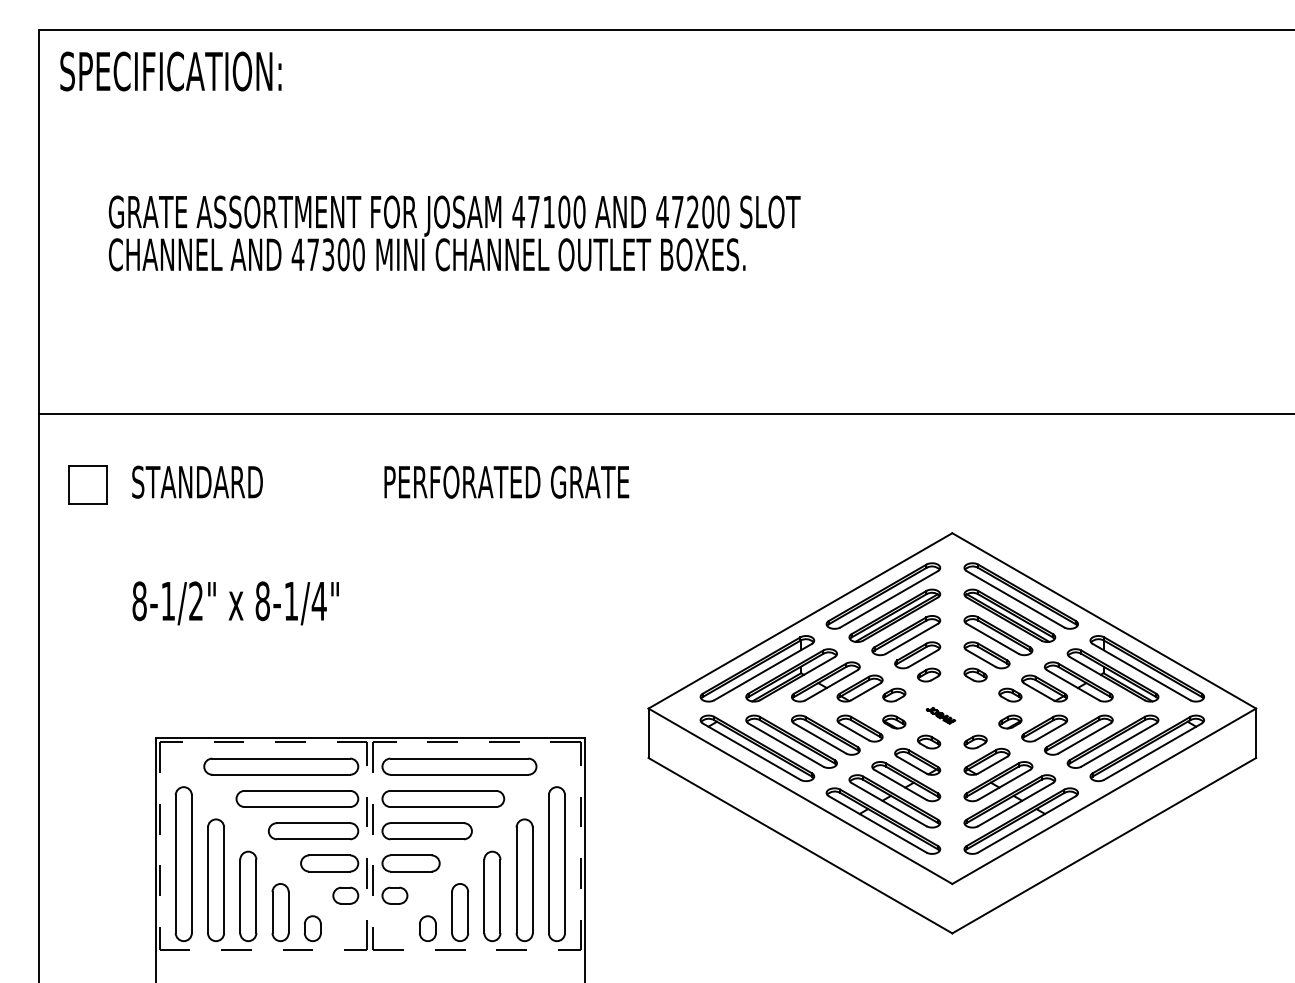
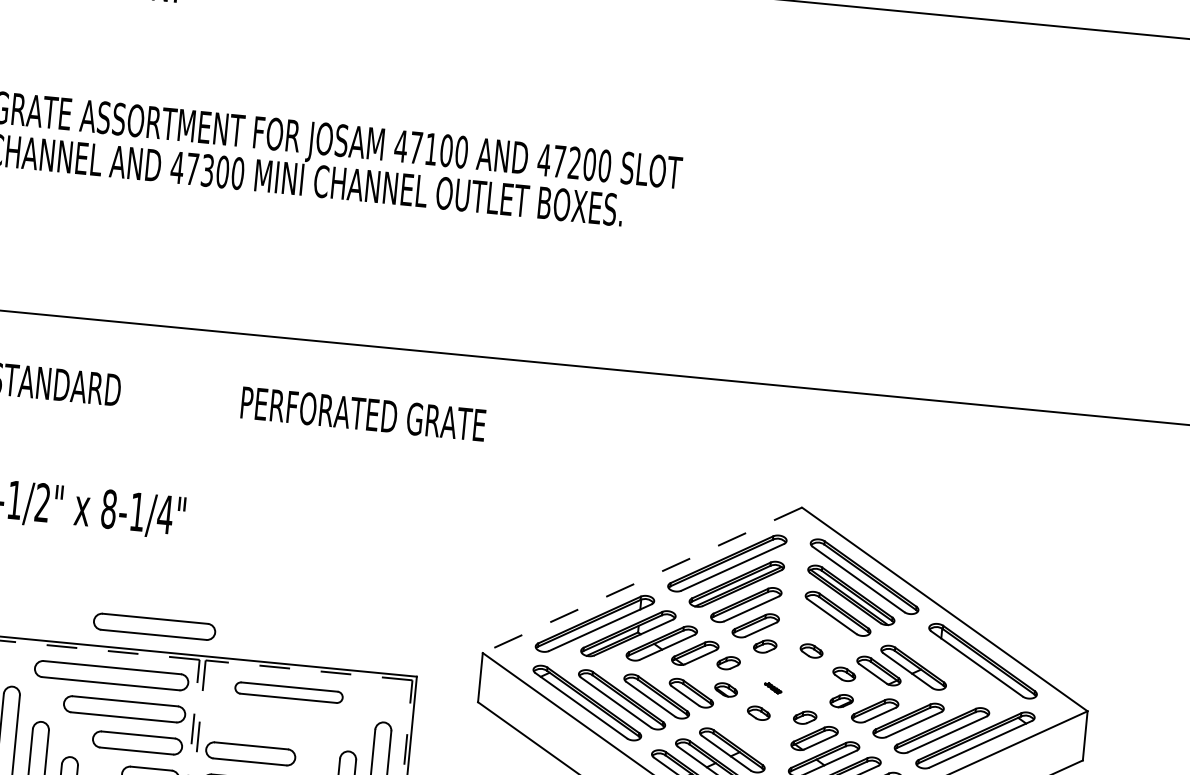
line: (800, 621) -> (642, 580), solid -> dashed
part: (986, 655) -> (824, 632), removed
part: (1112, 675) -> (947, 664), removed
part: (940, 715) -> (772, 687), size x0.6
part: (917, 761) -> (745, 731), removed
part: (459, 766) -> (289, 692), size x0.7
part: (443, 798) -> (154, 626), moved

